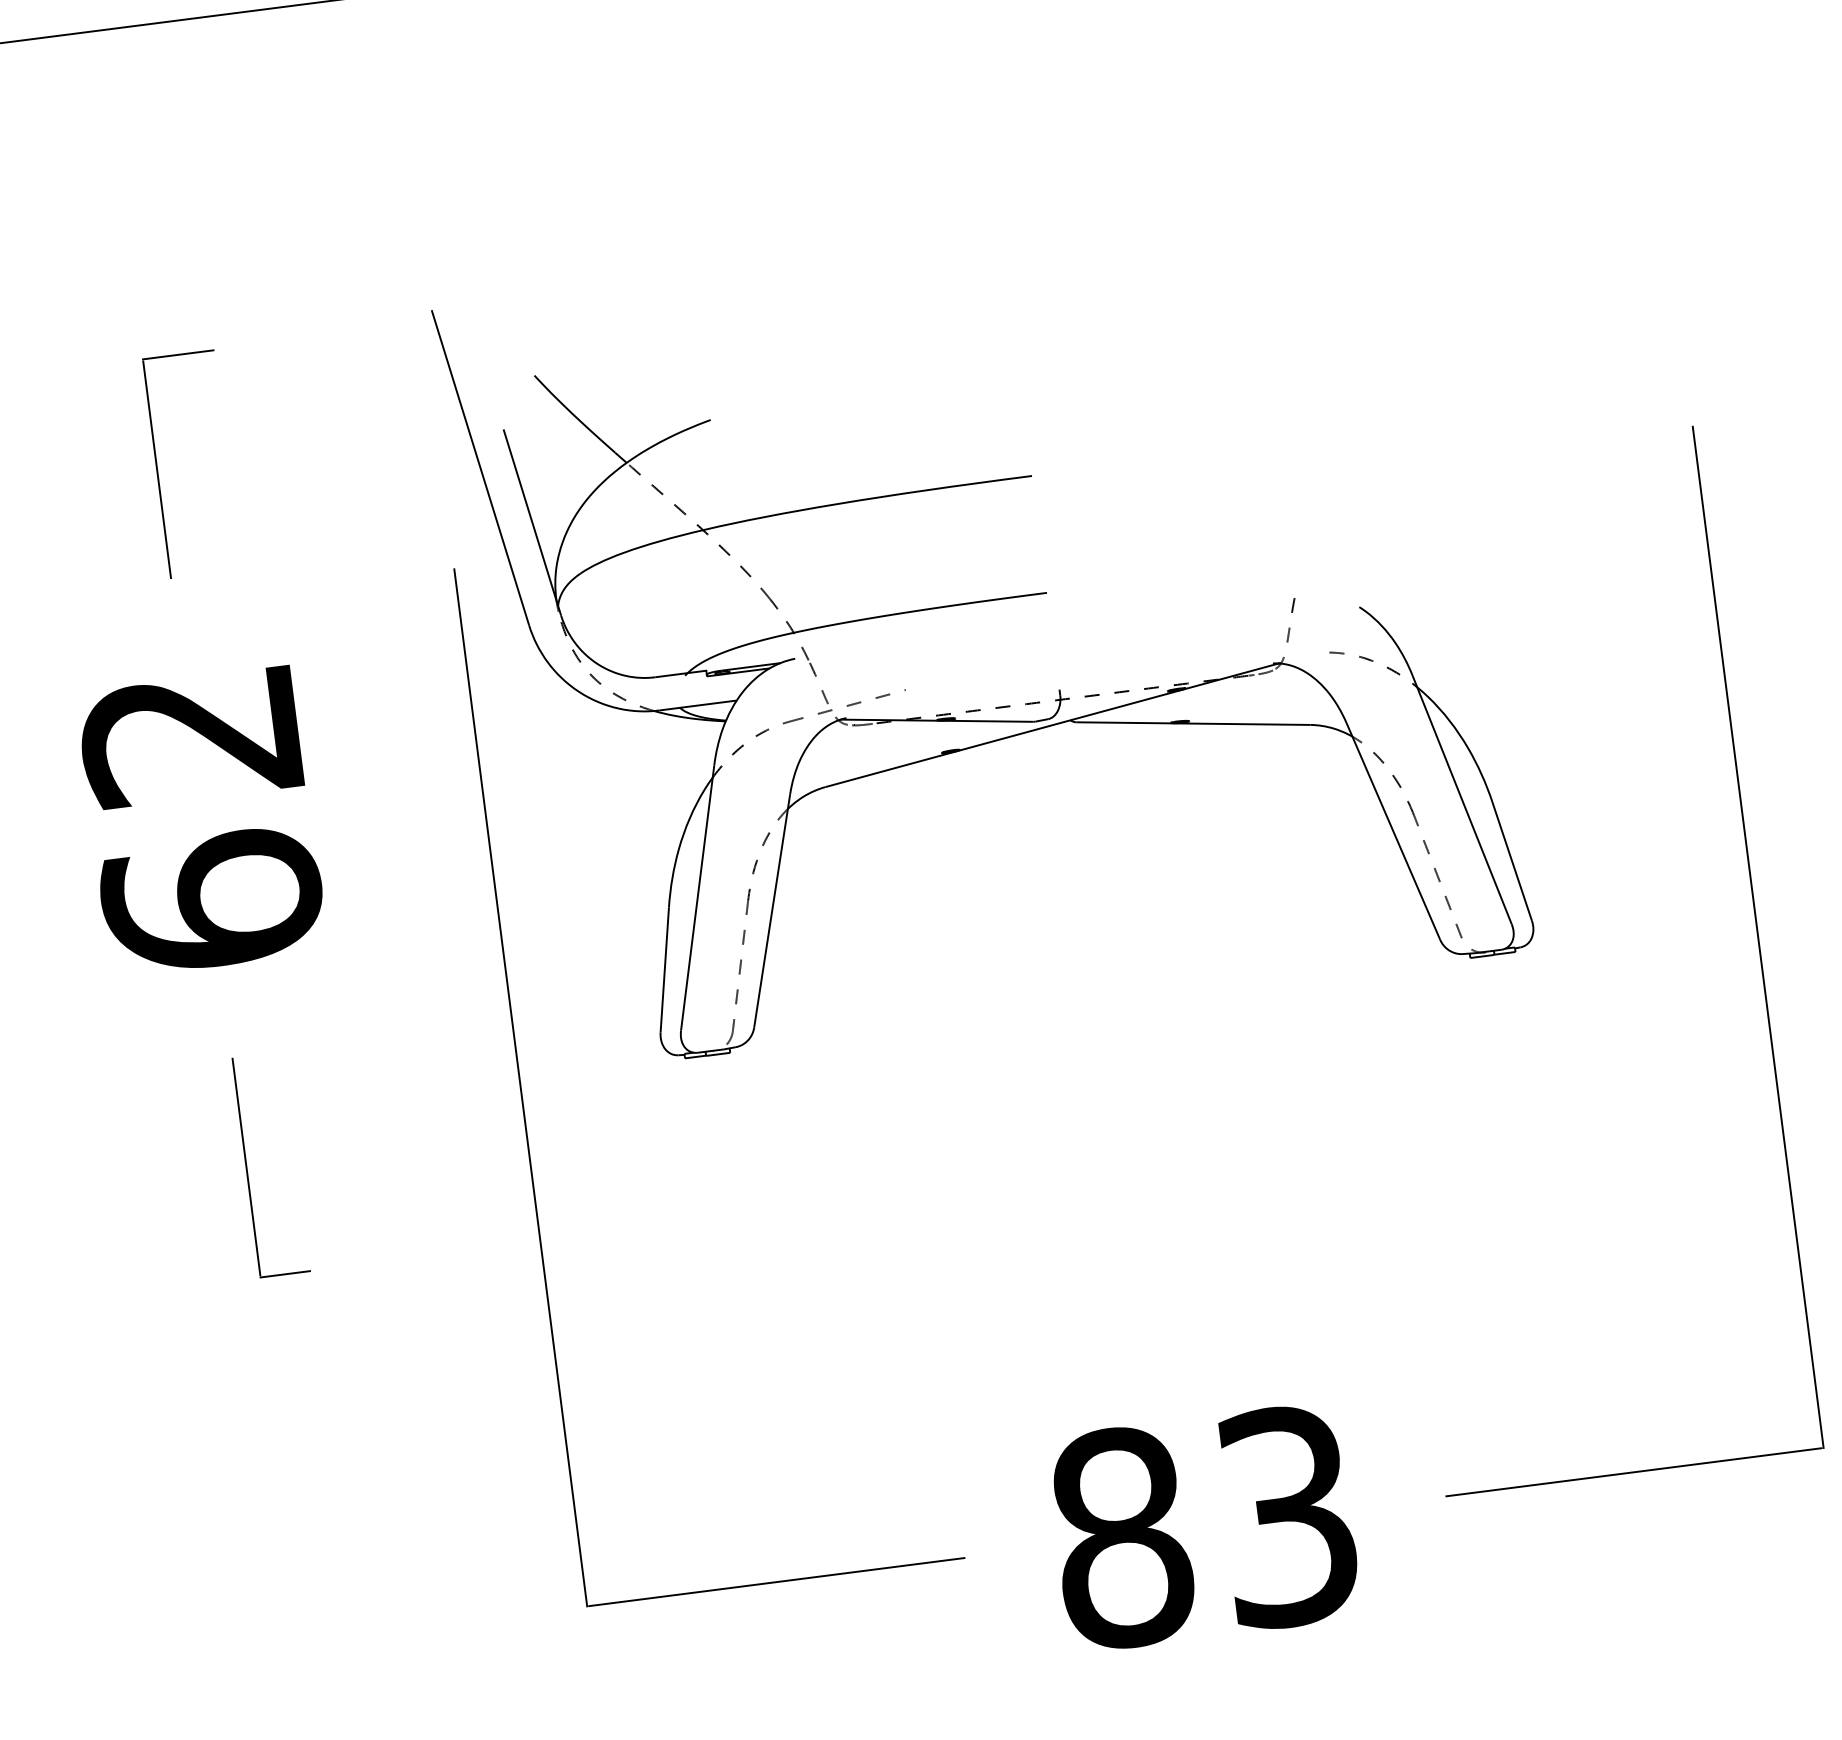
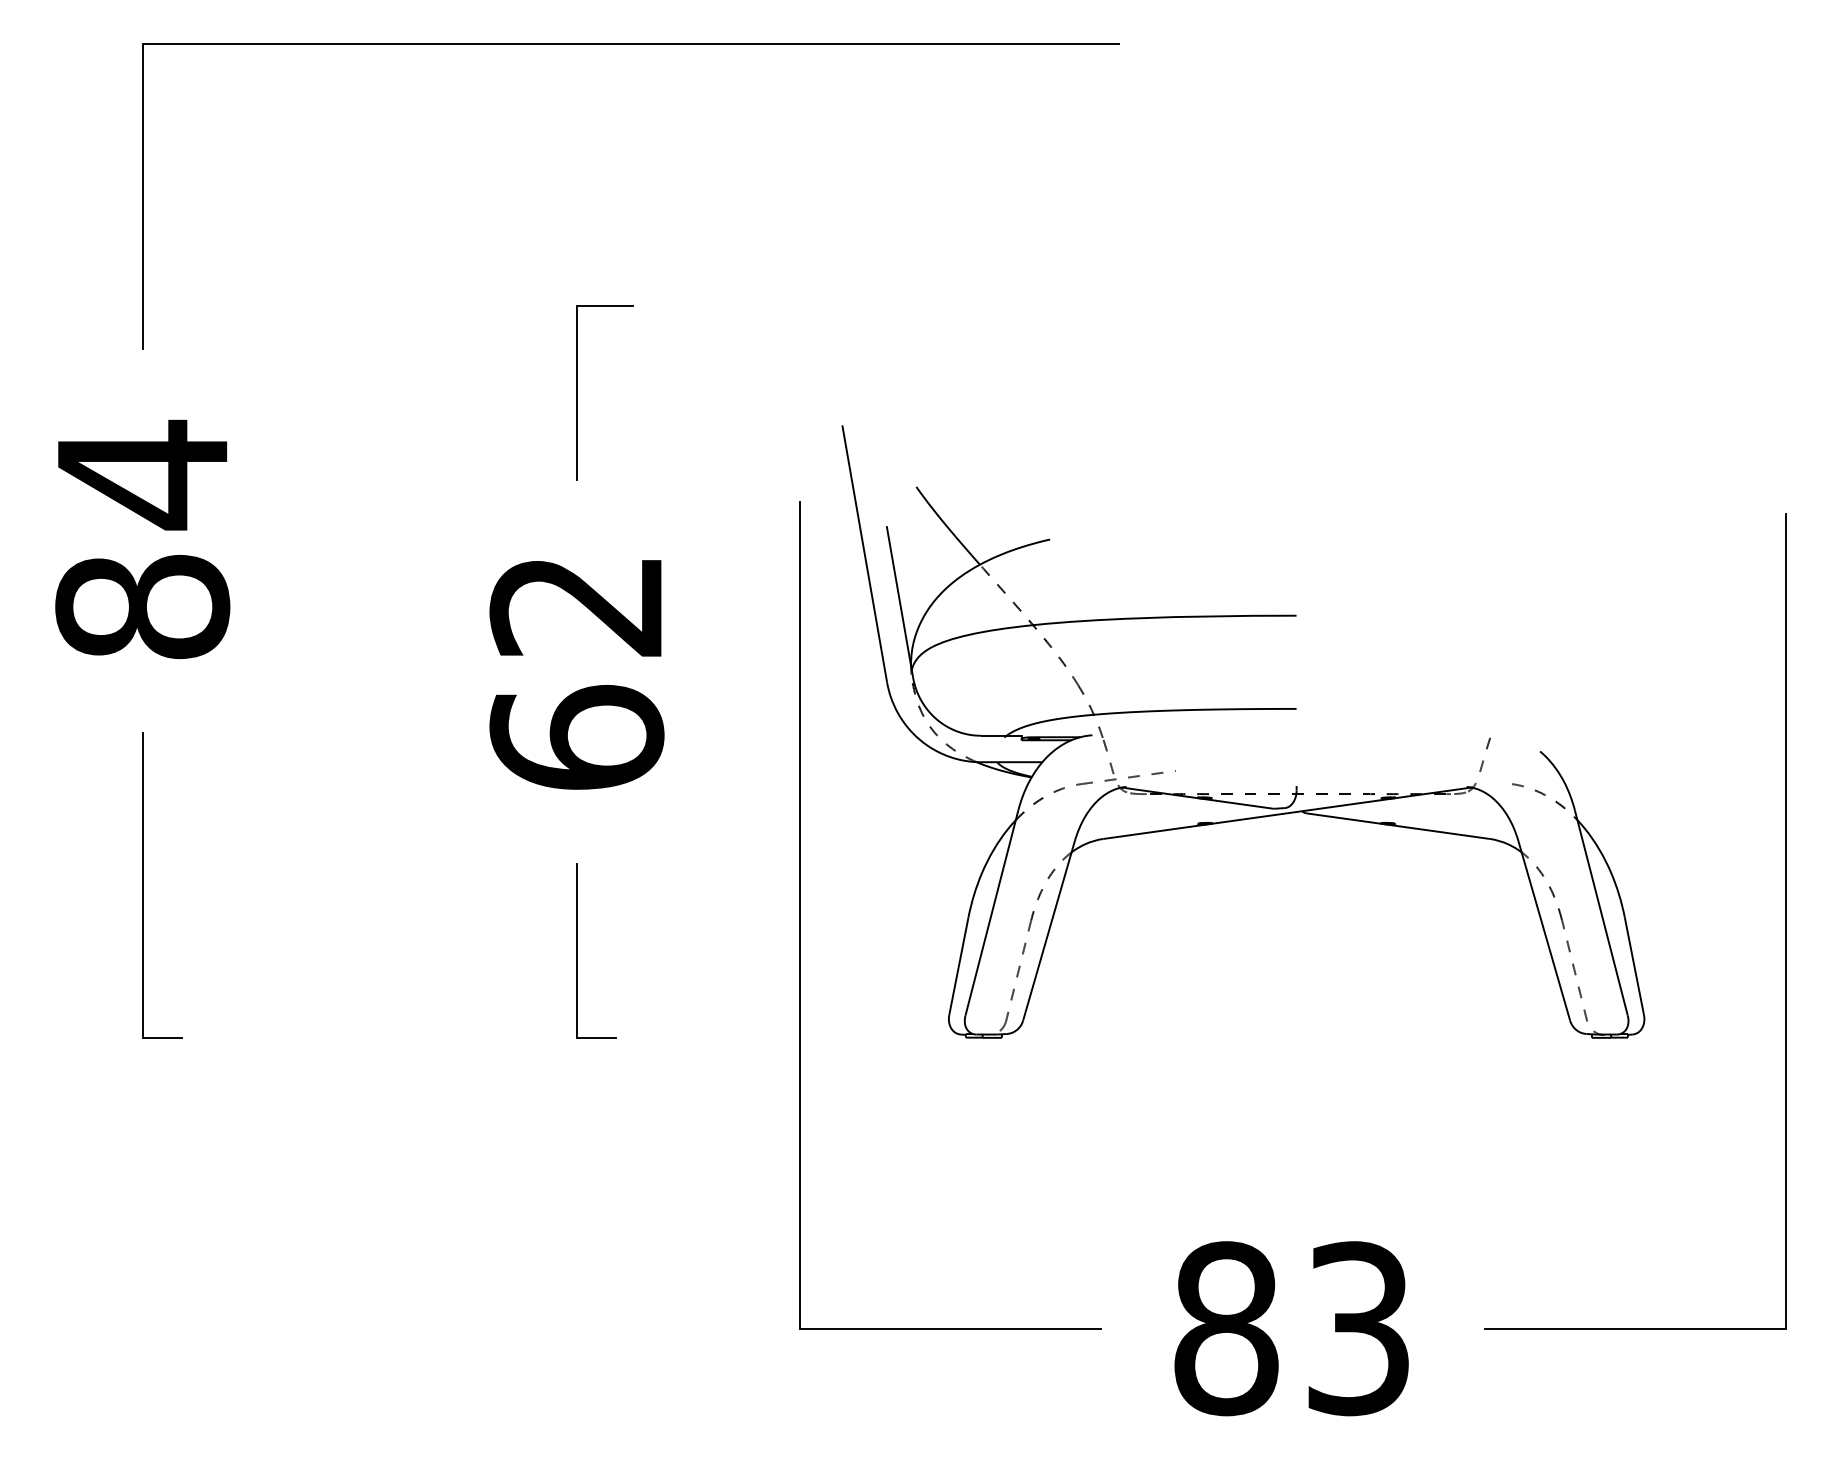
part: (979, 603) -> (1242, 710), moved

